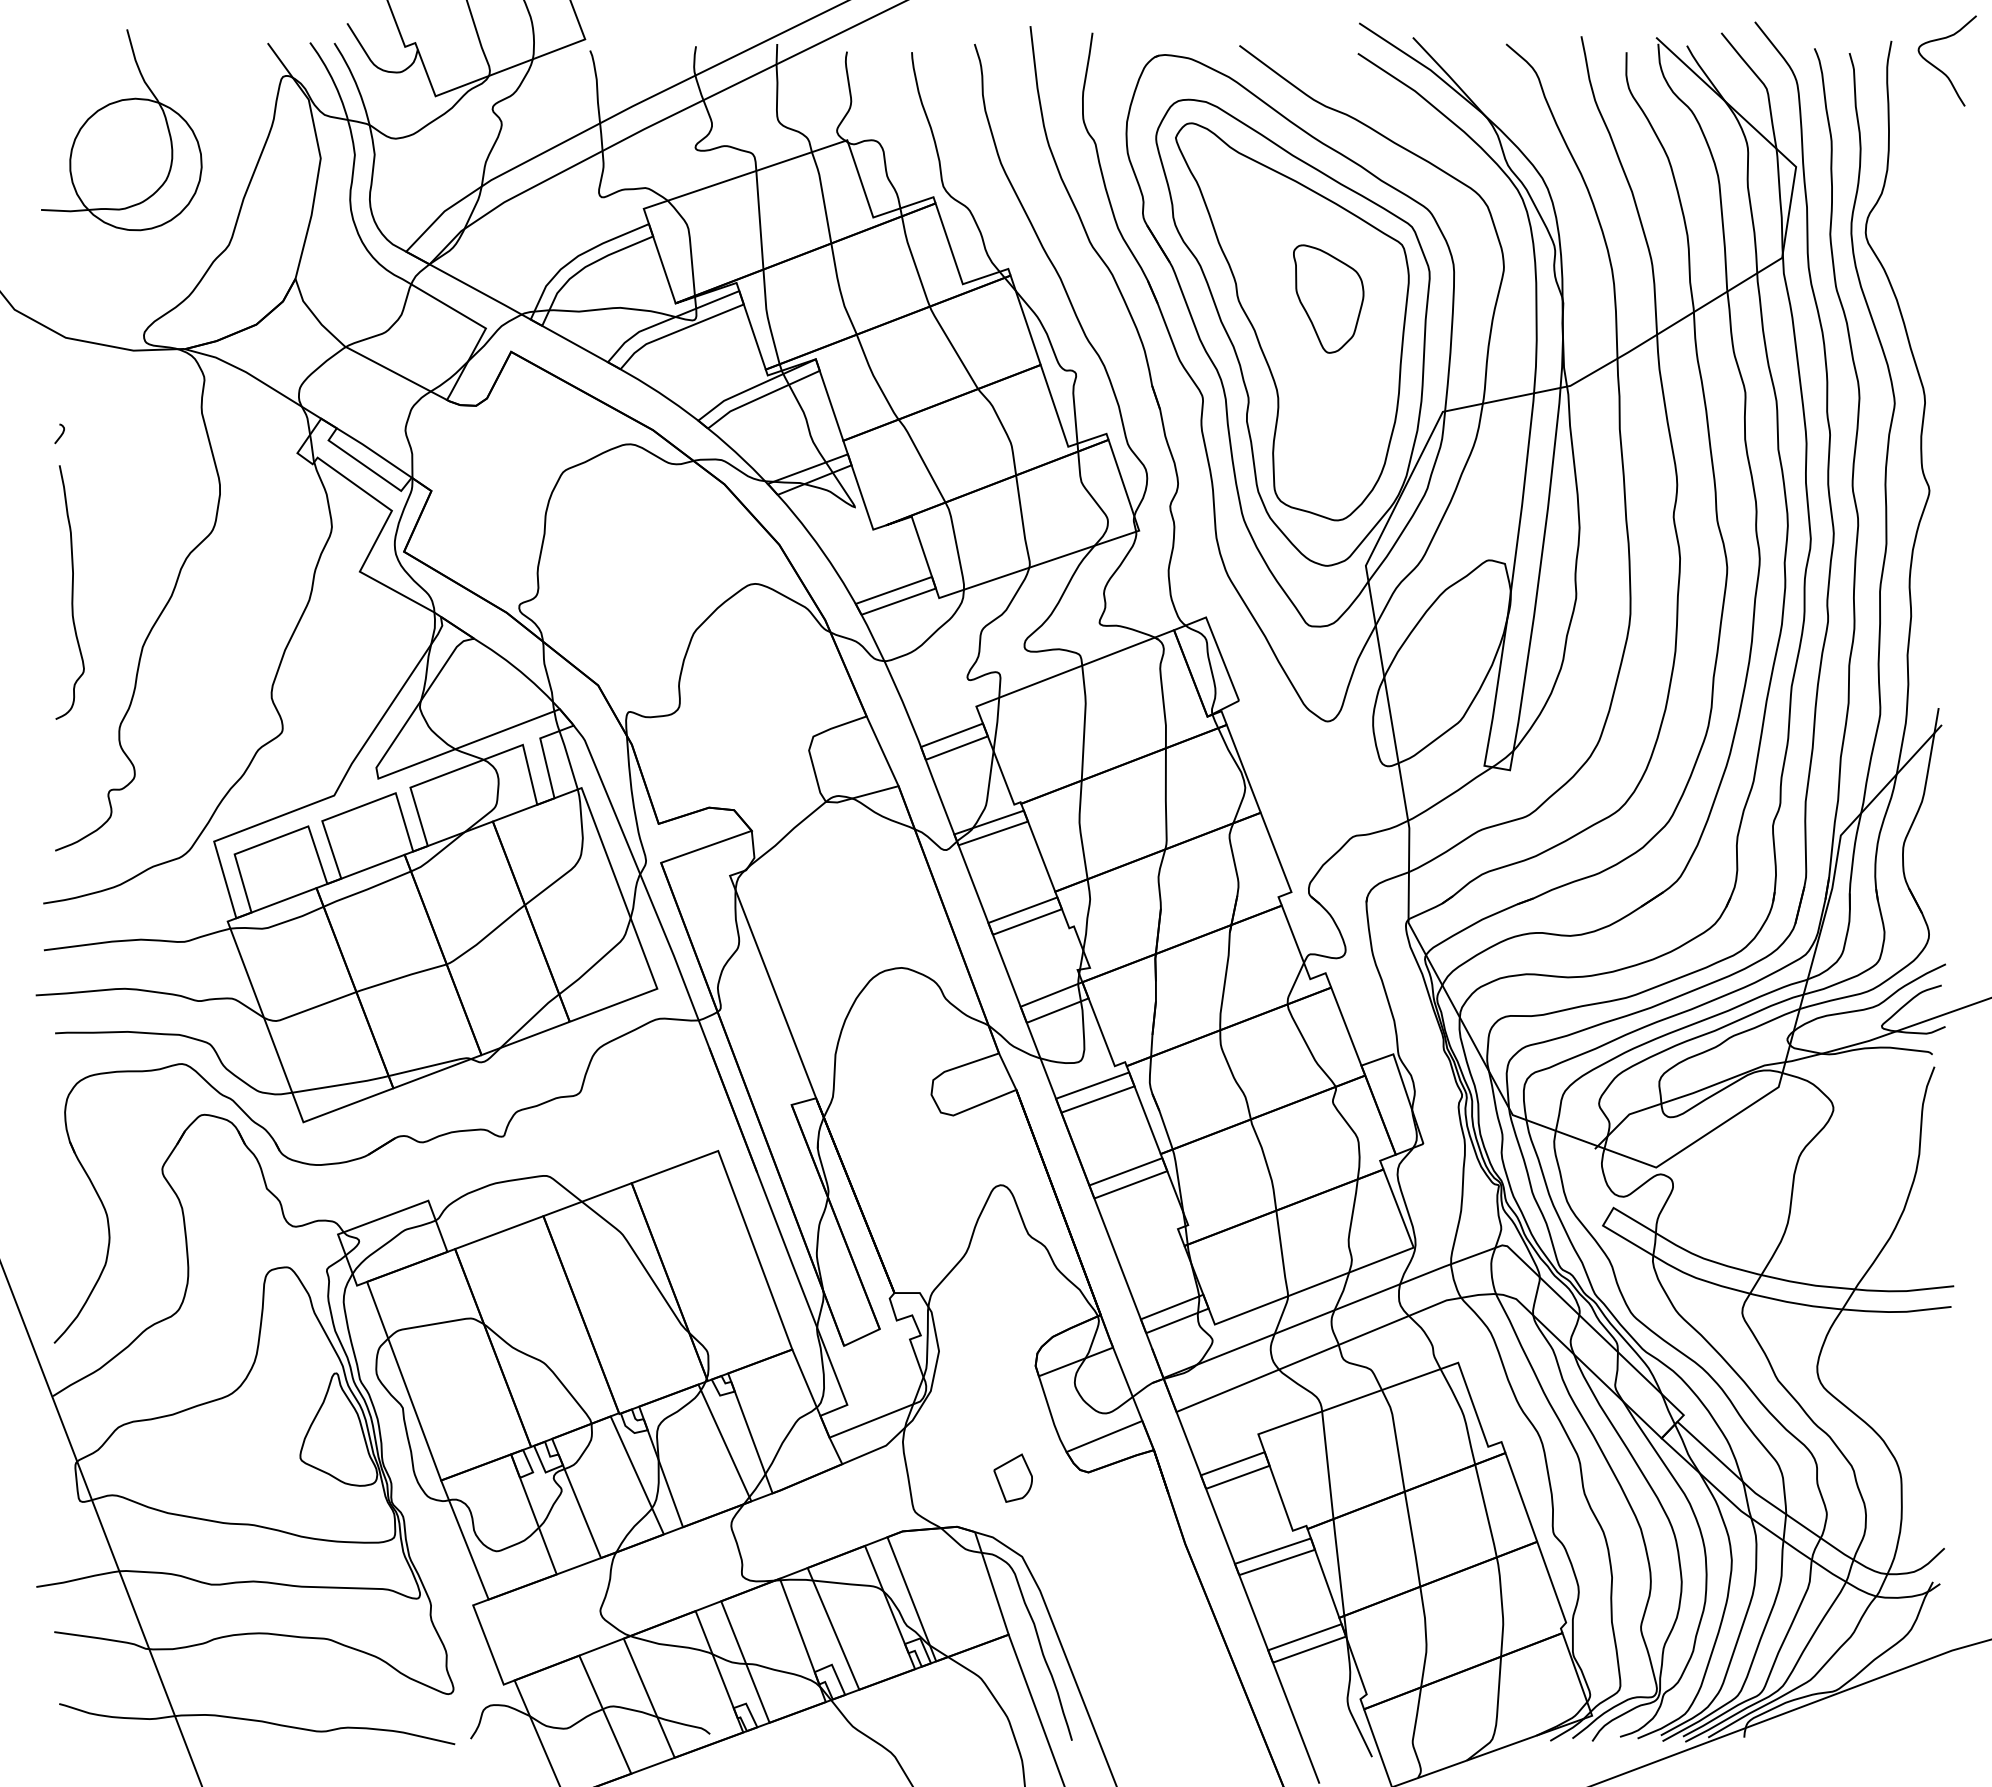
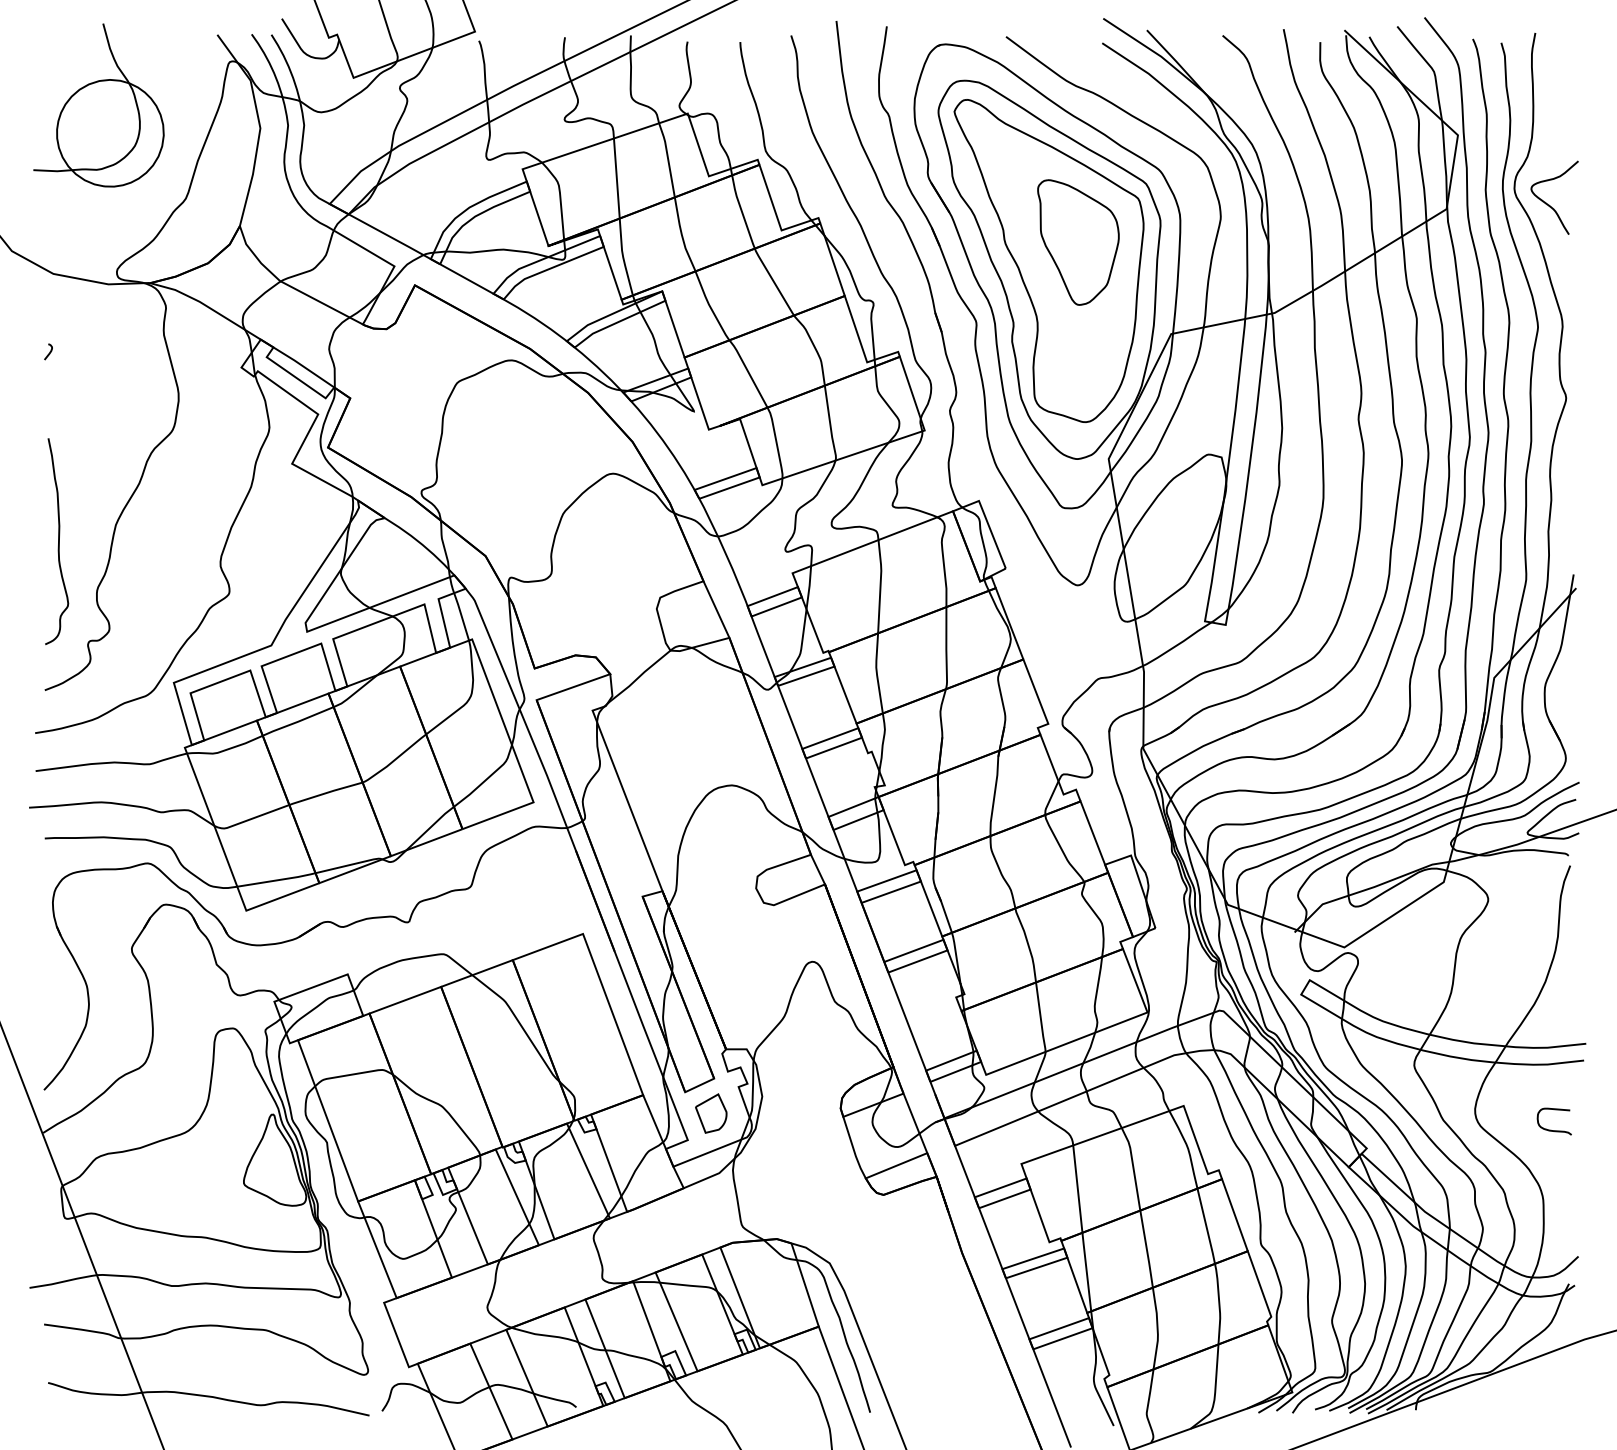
curve: (1939, 68) -> (1548, 203), moved
part: (1328, 298) -> (1078, 242), size x1.43
curve: (71, 592) -> (58, 541), moved
curve: (1913, 1392) -> (1553, 1130), added
part: (1012, 1477) -> (710, 1112), moved

